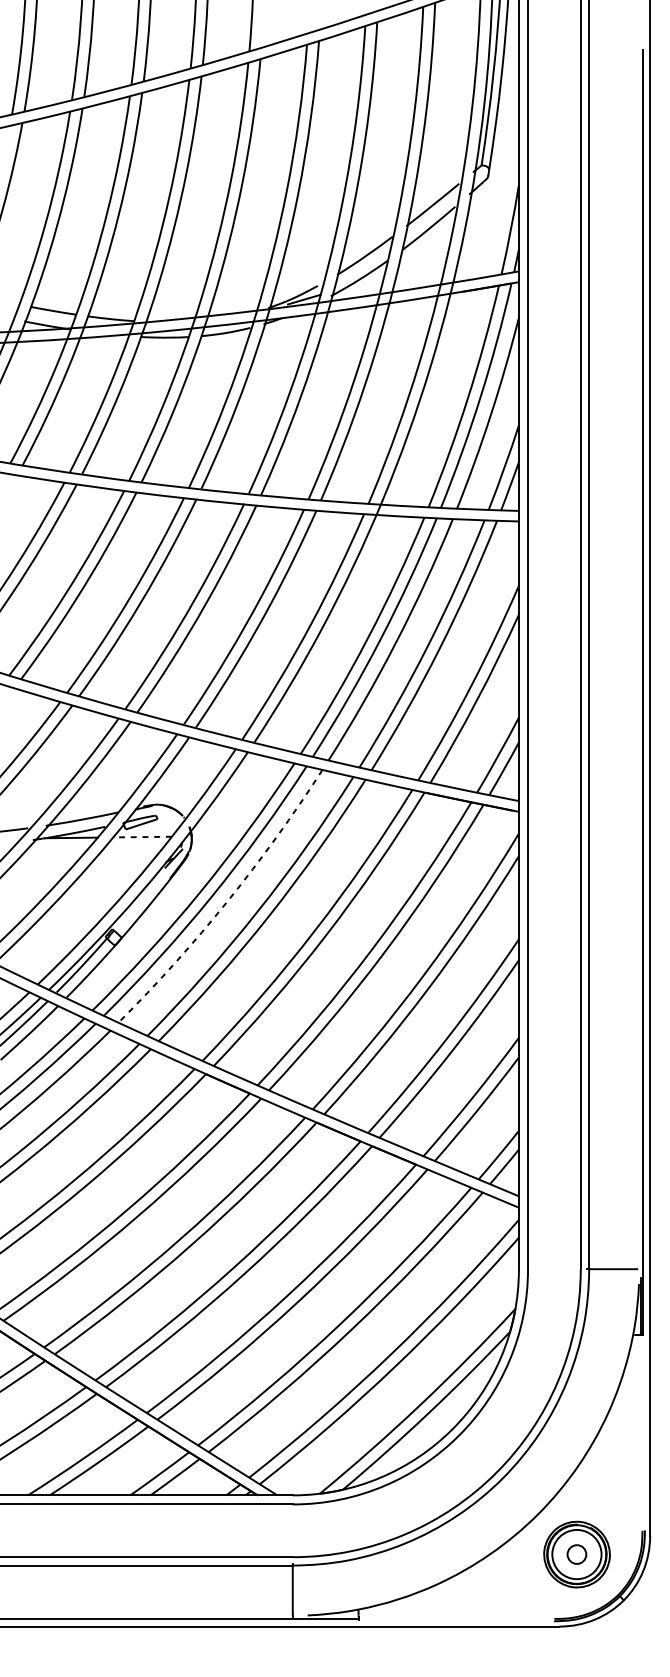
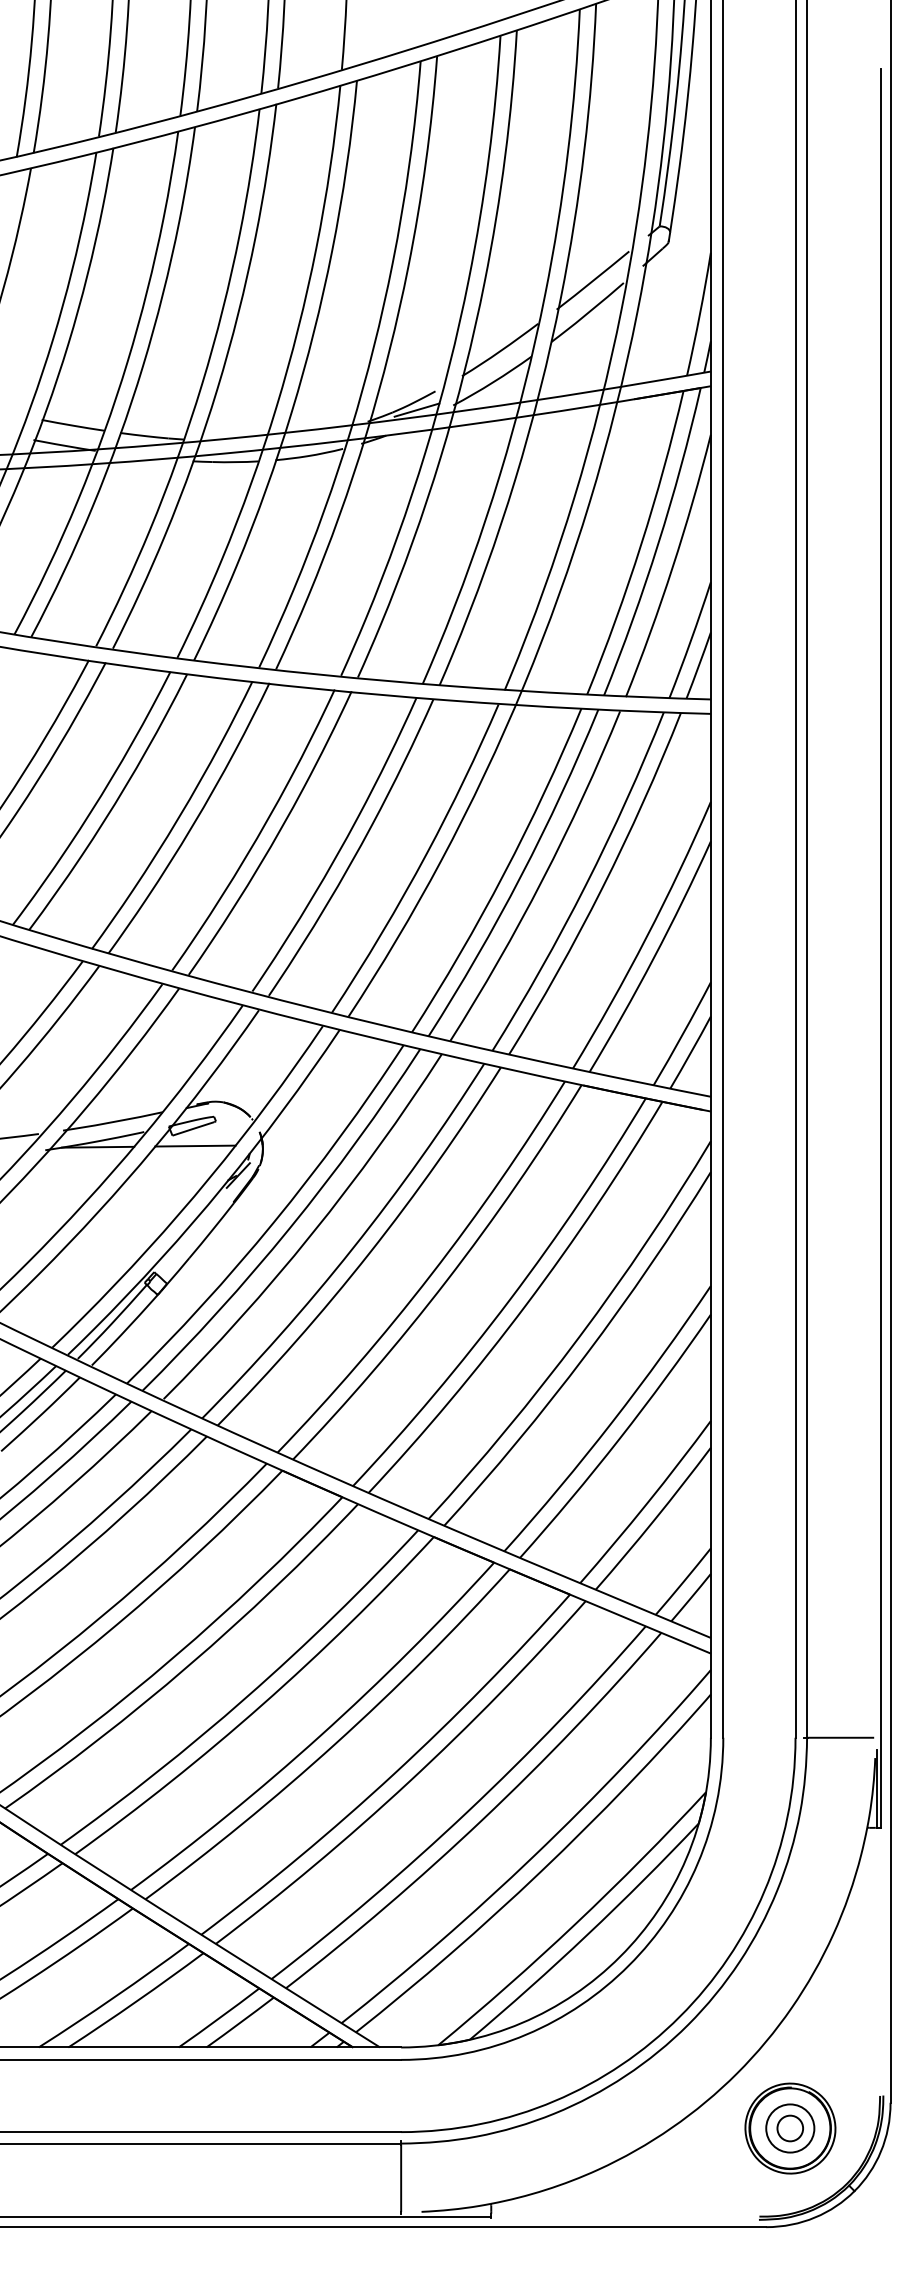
line: (141, 837) -> (194, 1146), dashed -> solid
arc: (227, 901) -> (311, 1234), dashed -> solid
circle: (577, 1554) -> (790, 2128), size x0.71

